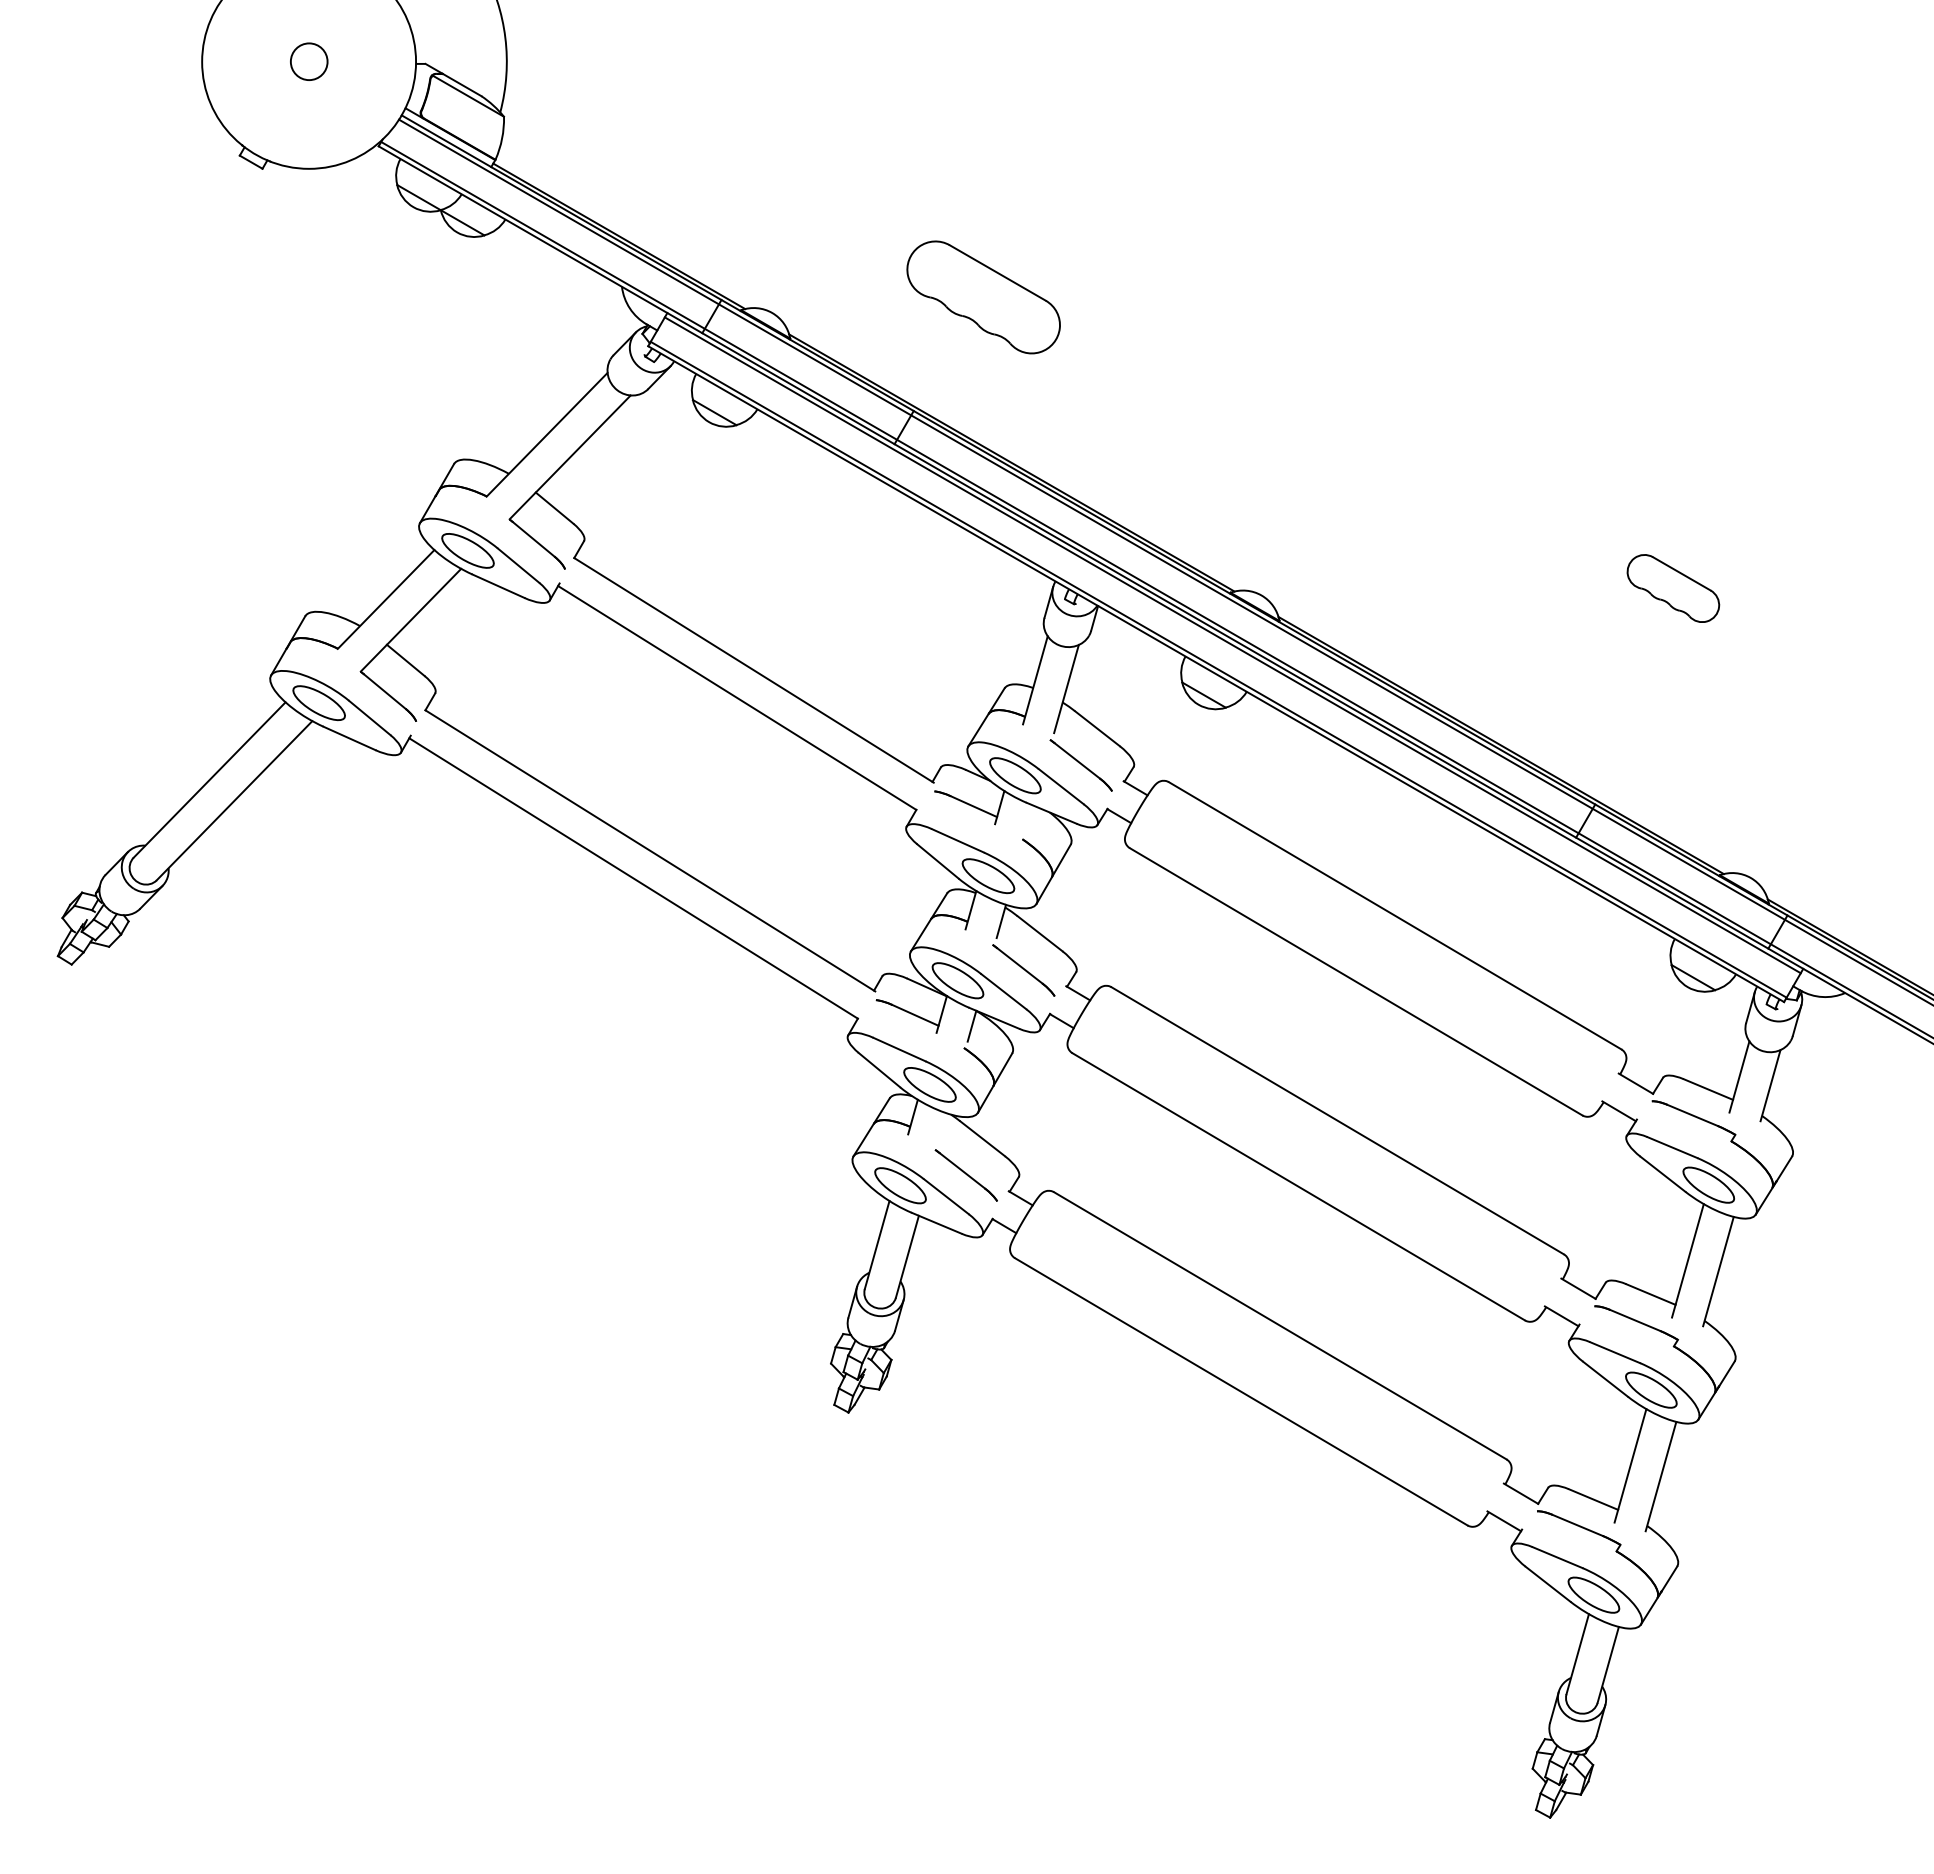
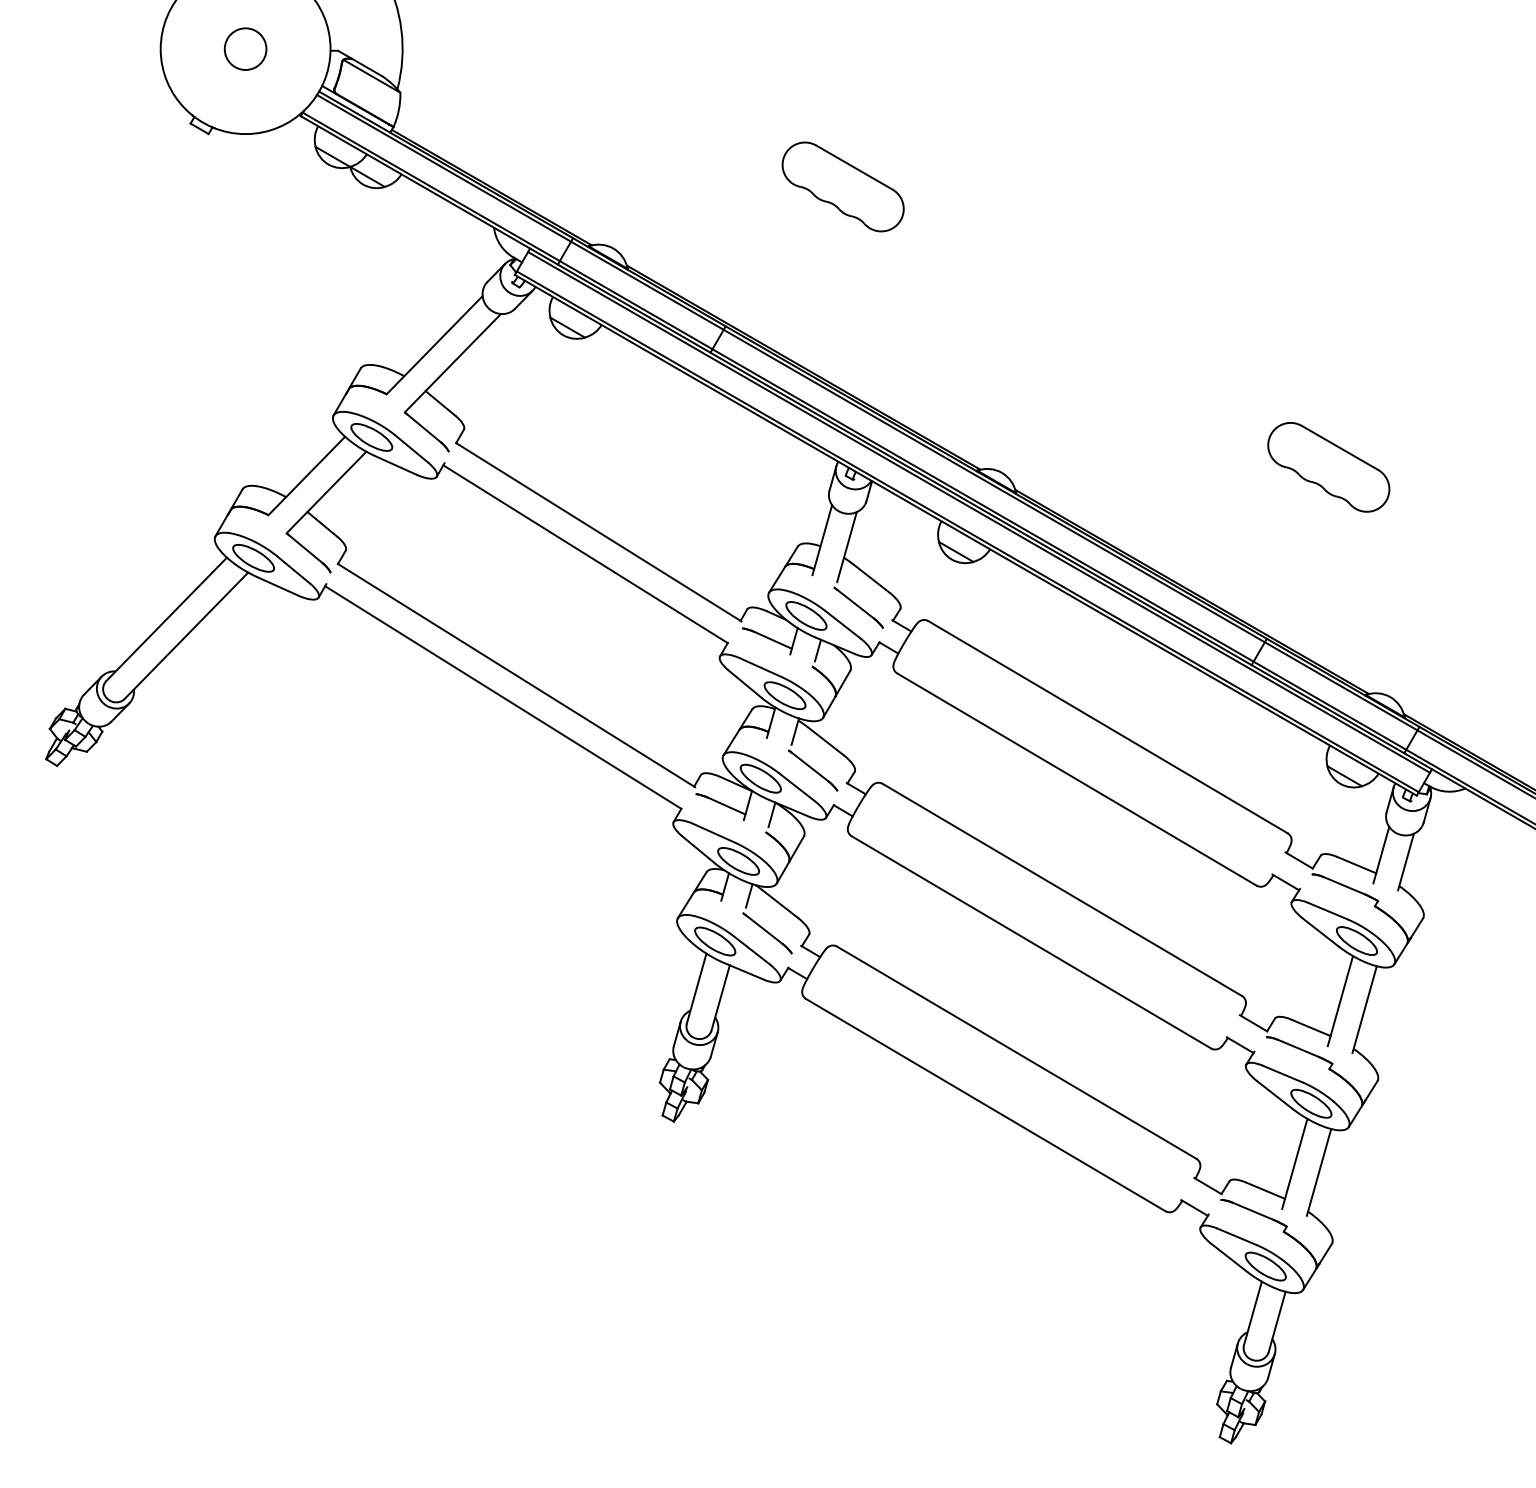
circle: (309, 61) -> (245, 48), size x1.43
part: (983, 297) -> (843, 187), moved
part: (1673, 588) -> (1328, 467), size x1.67
line: (1029, 818) -> (817, 649), added
line: (943, 1128) -> (749, 896), added

